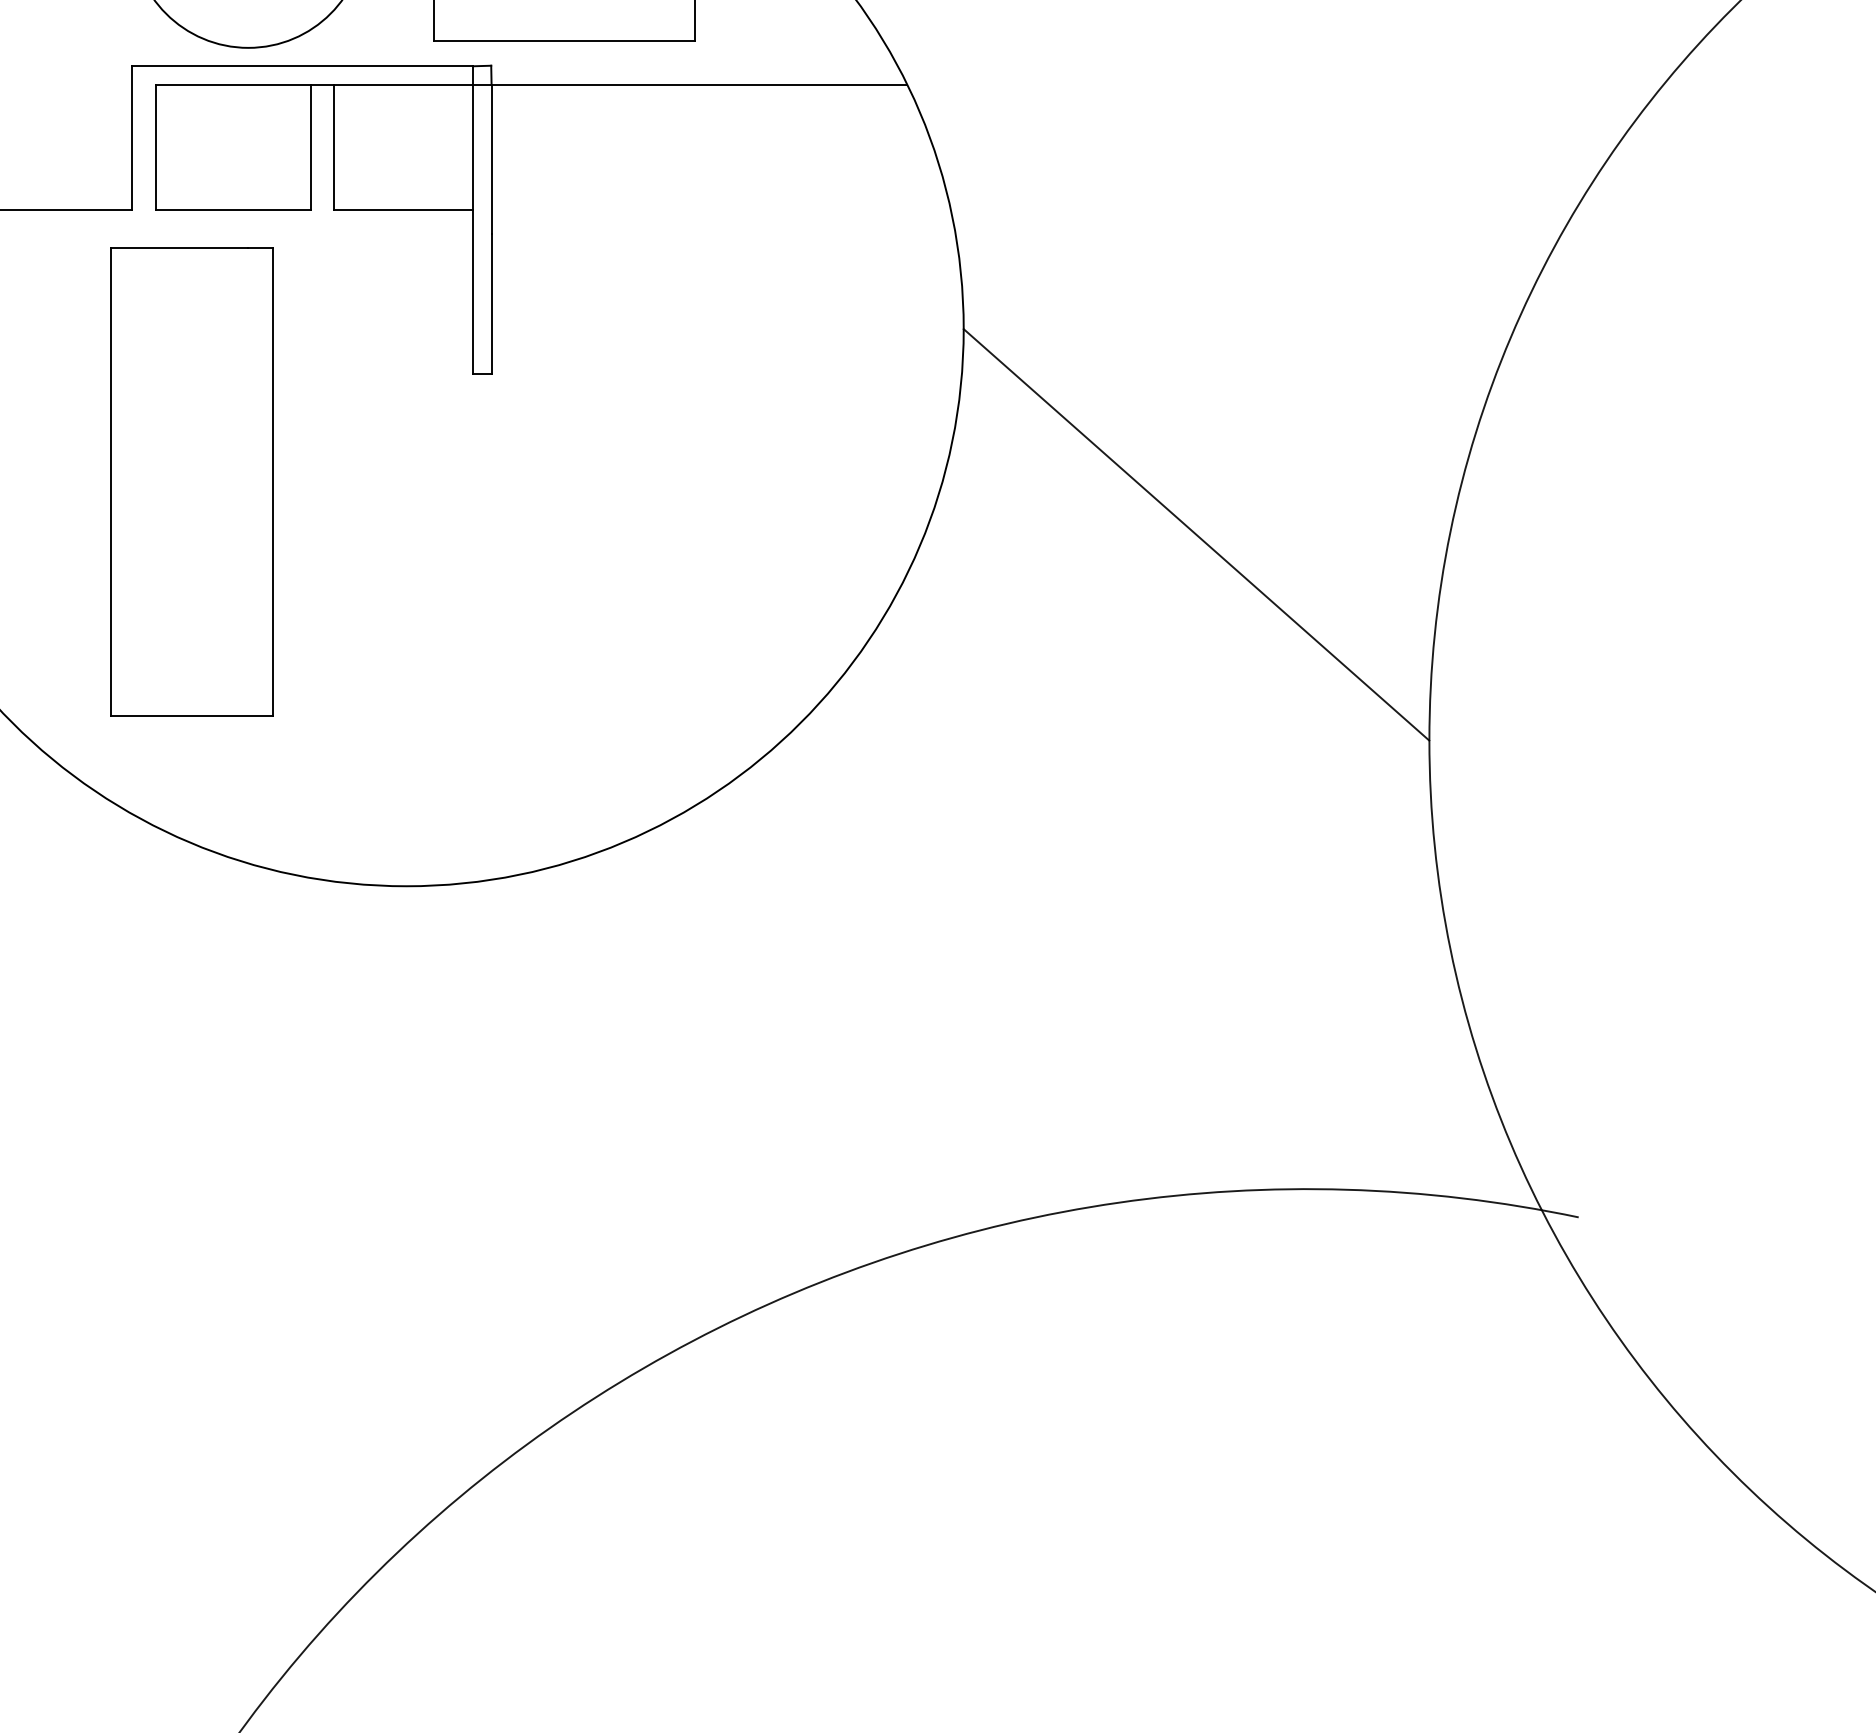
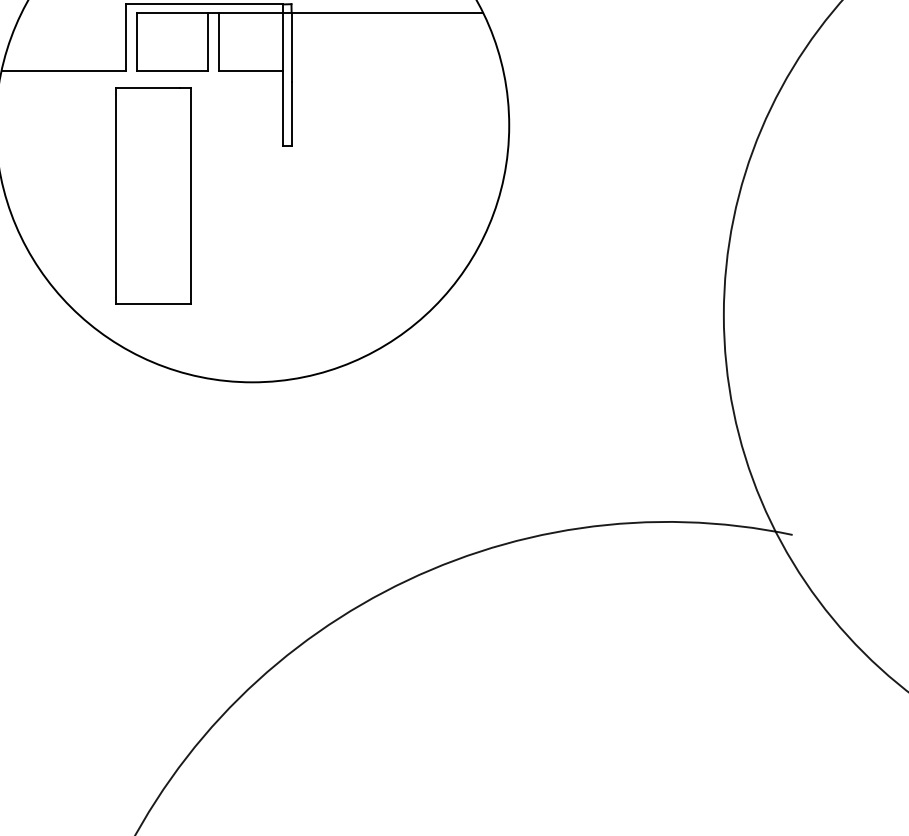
line: (1196, 535) -> (616, 220), removed

